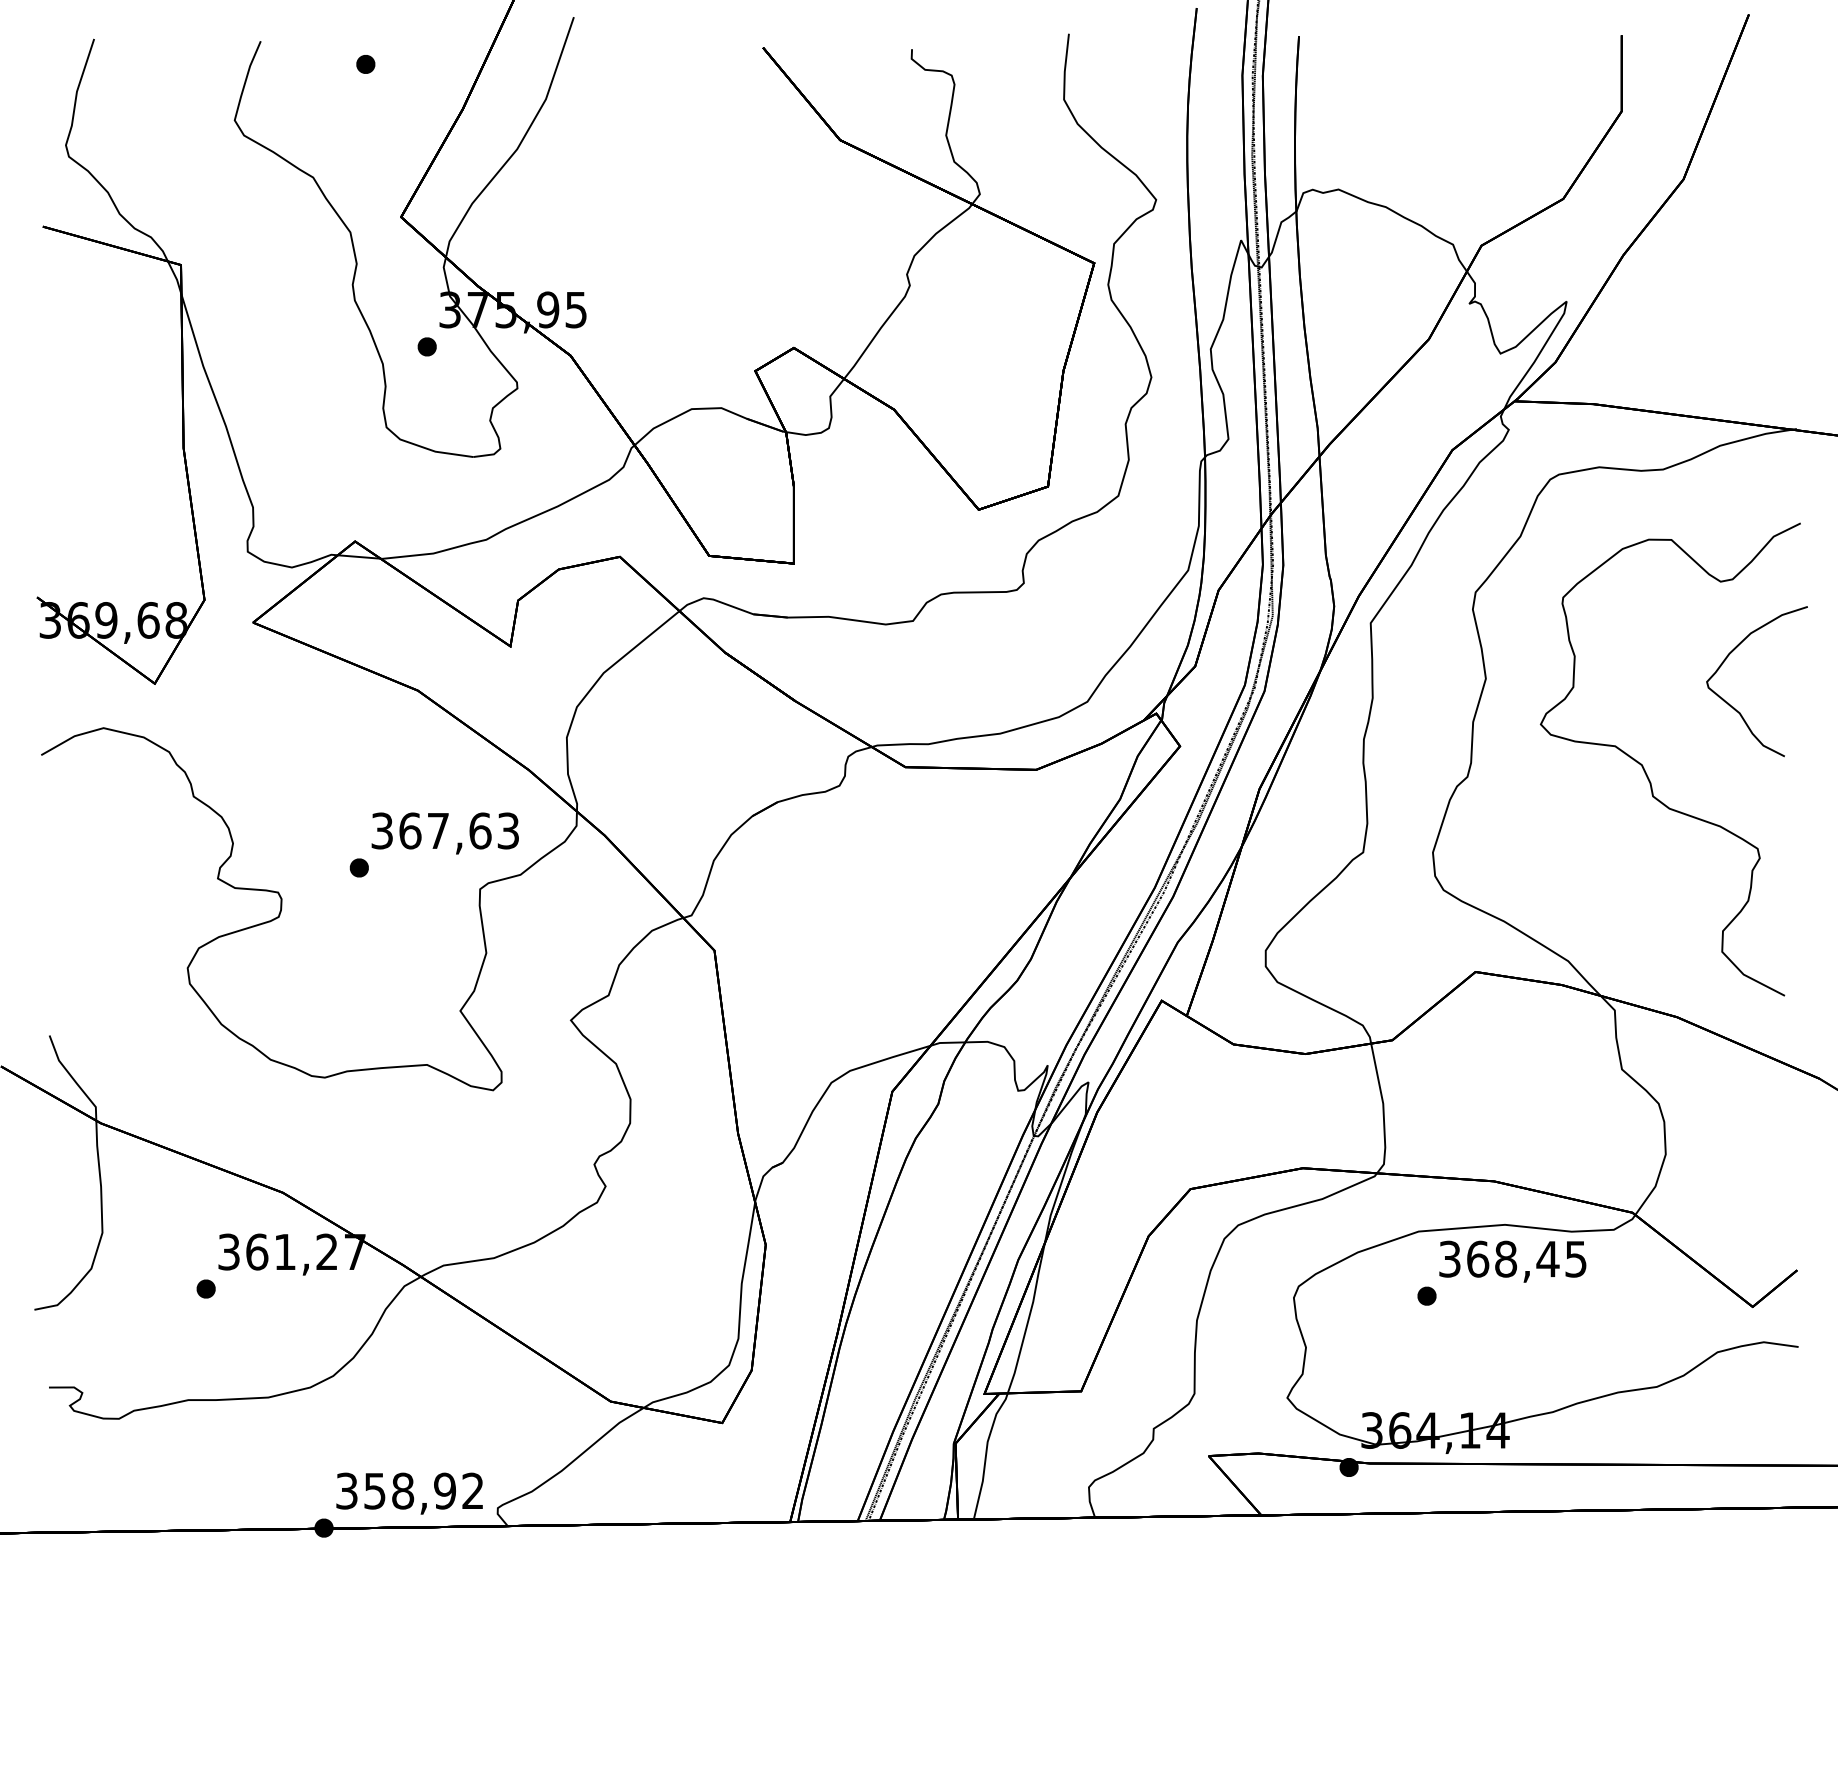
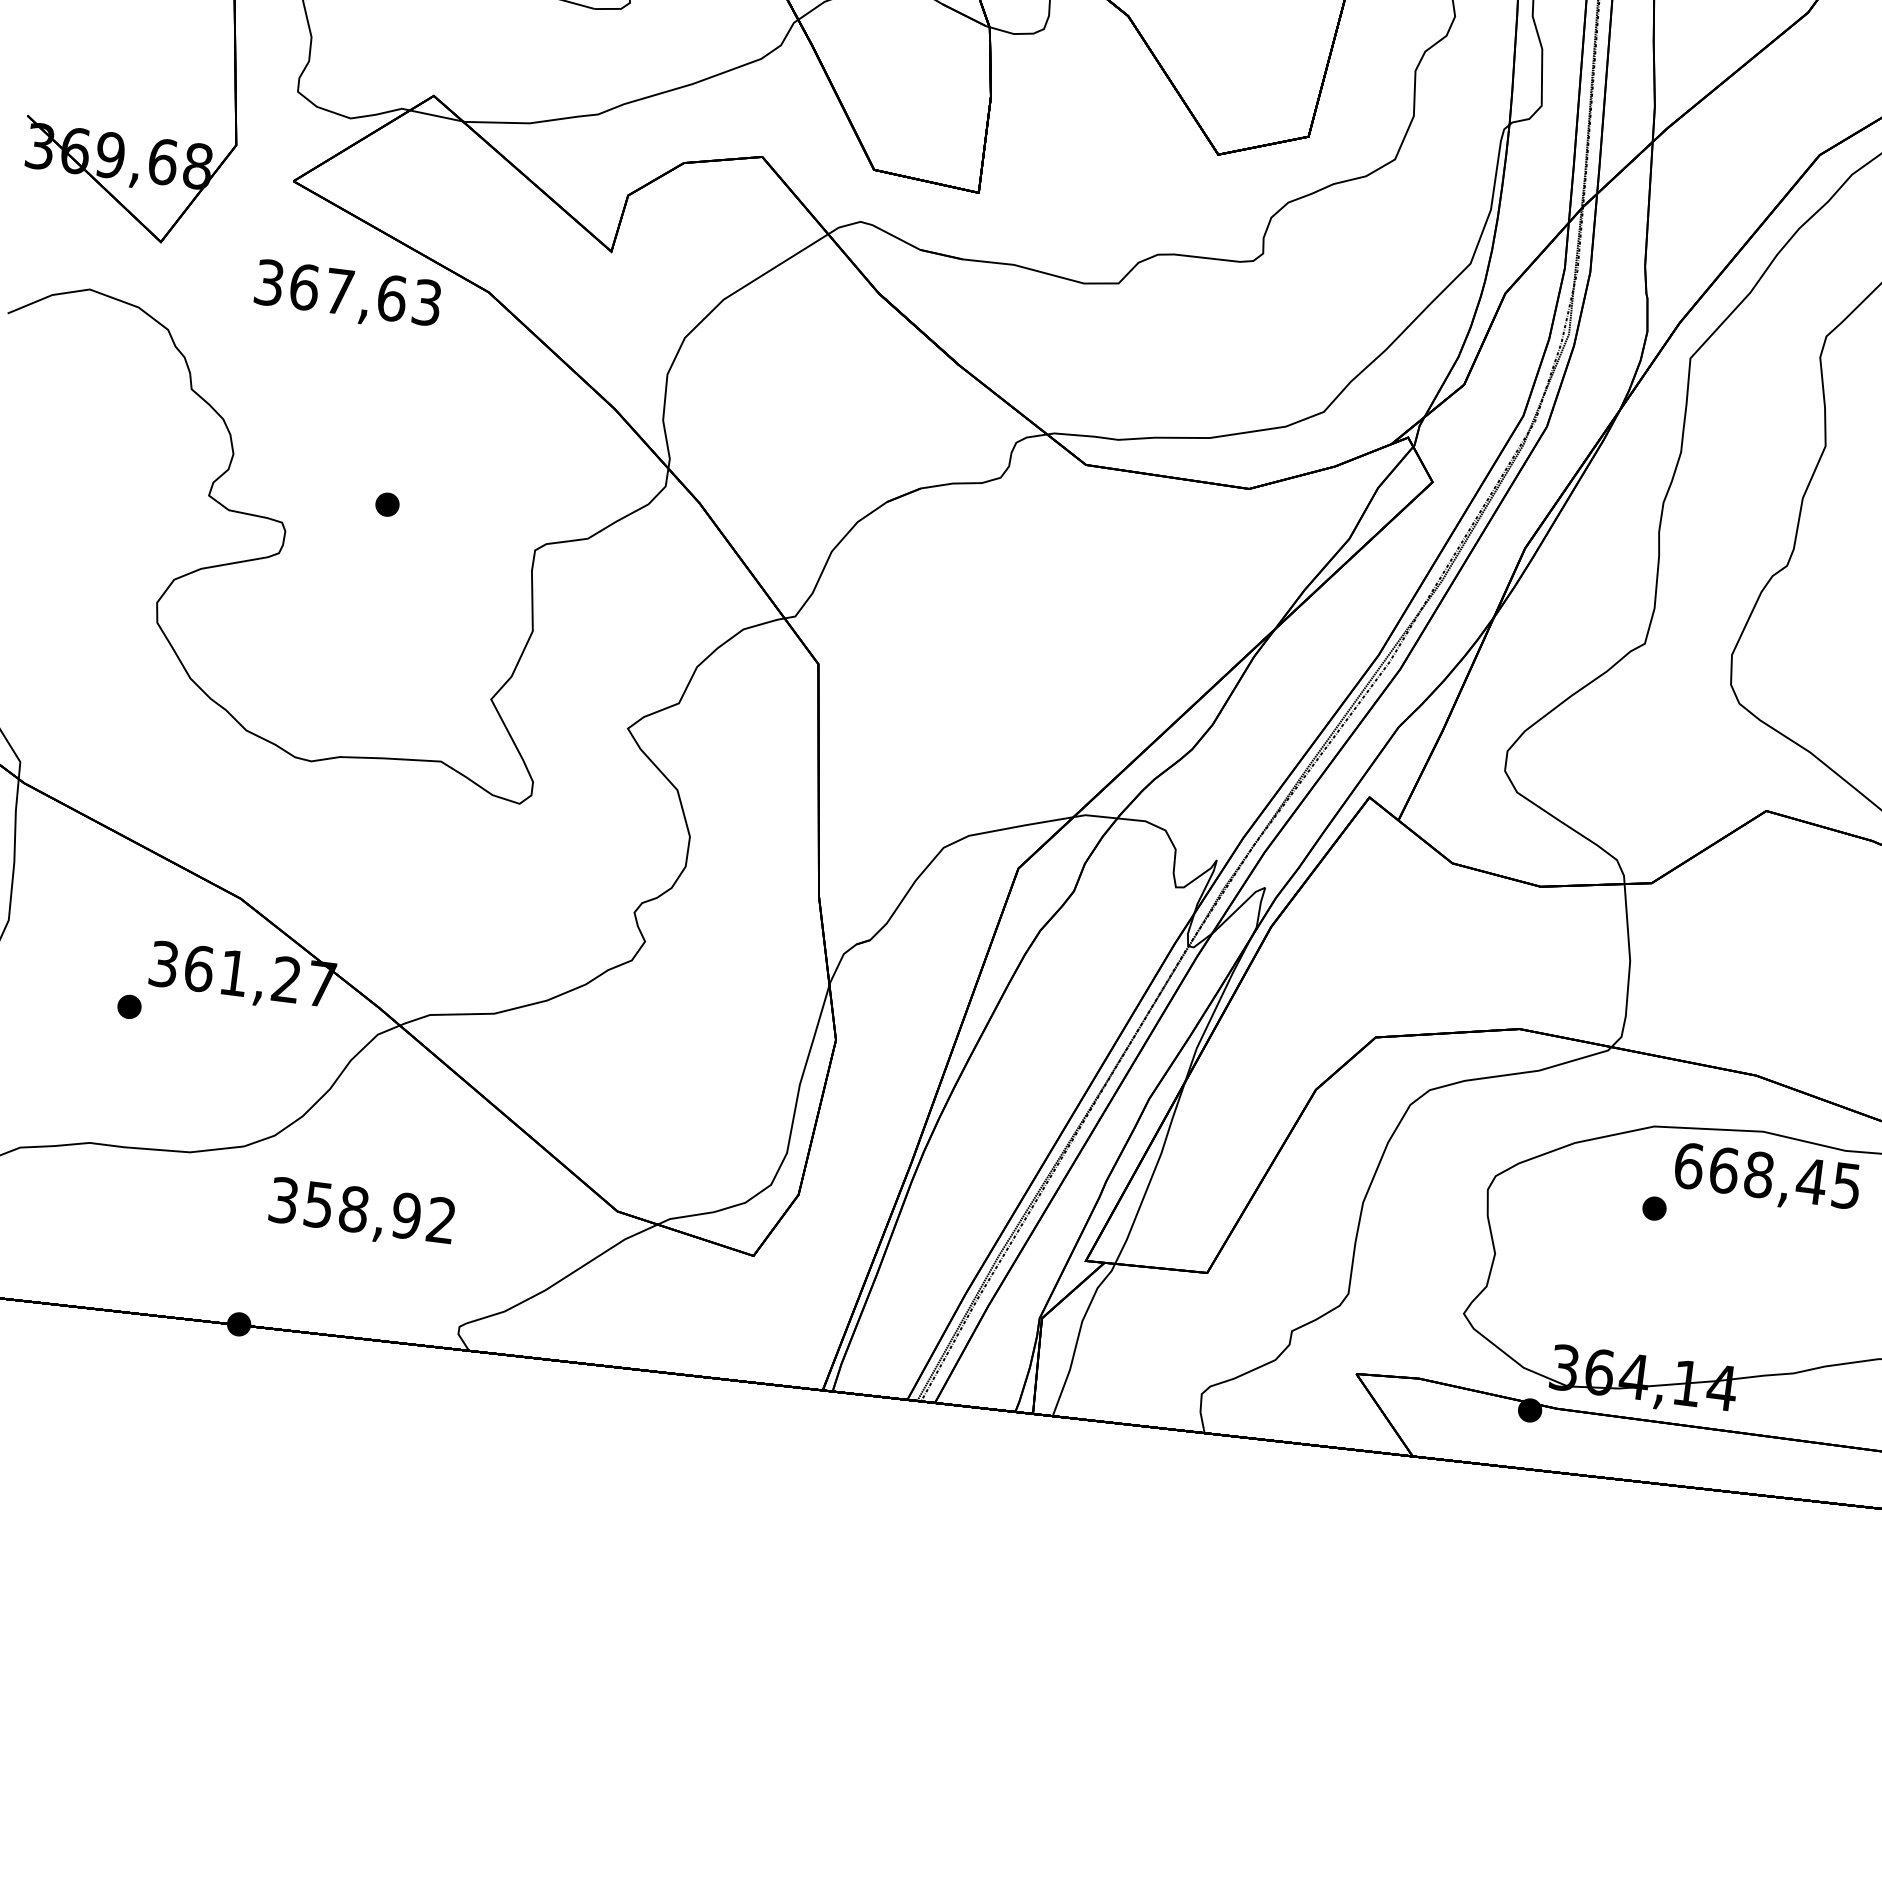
text: (444, 833) -> (346, 295), moved
text: (1450, 1258) -> (1689, 1165), 368,45 -> 668,45
text: (409, 1493) -> (361, 1213), moved

